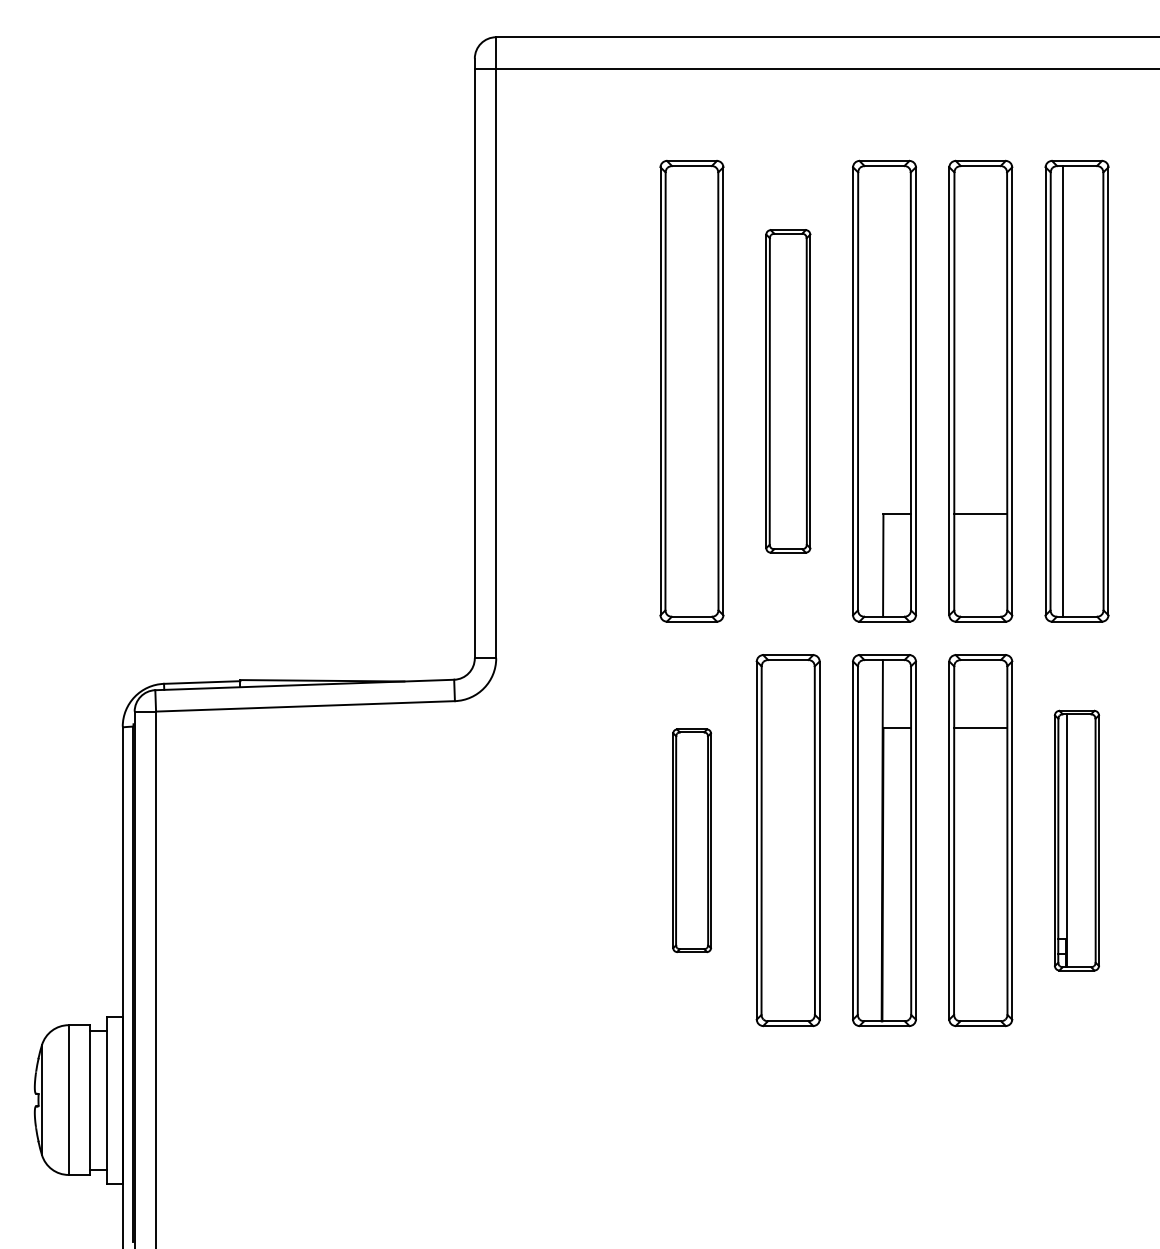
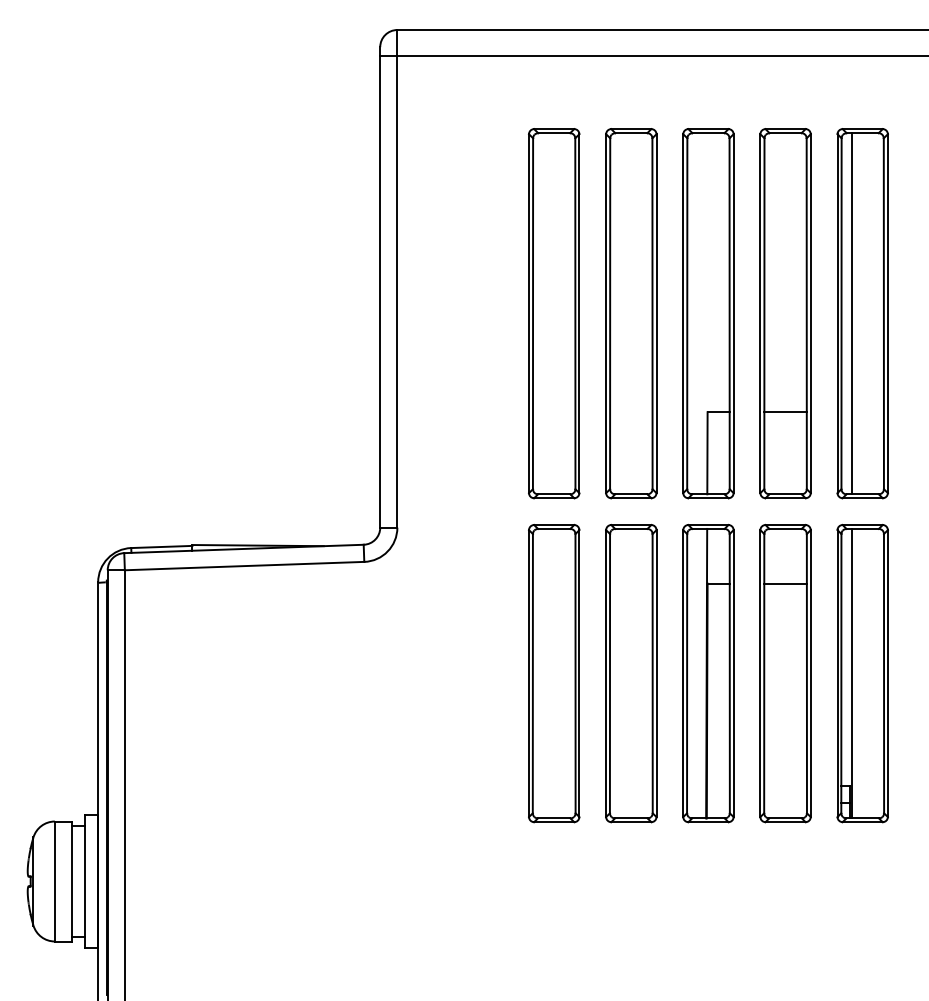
part: (788, 391) -> (631, 313), size x1.43
part: (692, 840) -> (554, 673), size x1.67
part: (1076, 840) -> (862, 673), size x1.43

